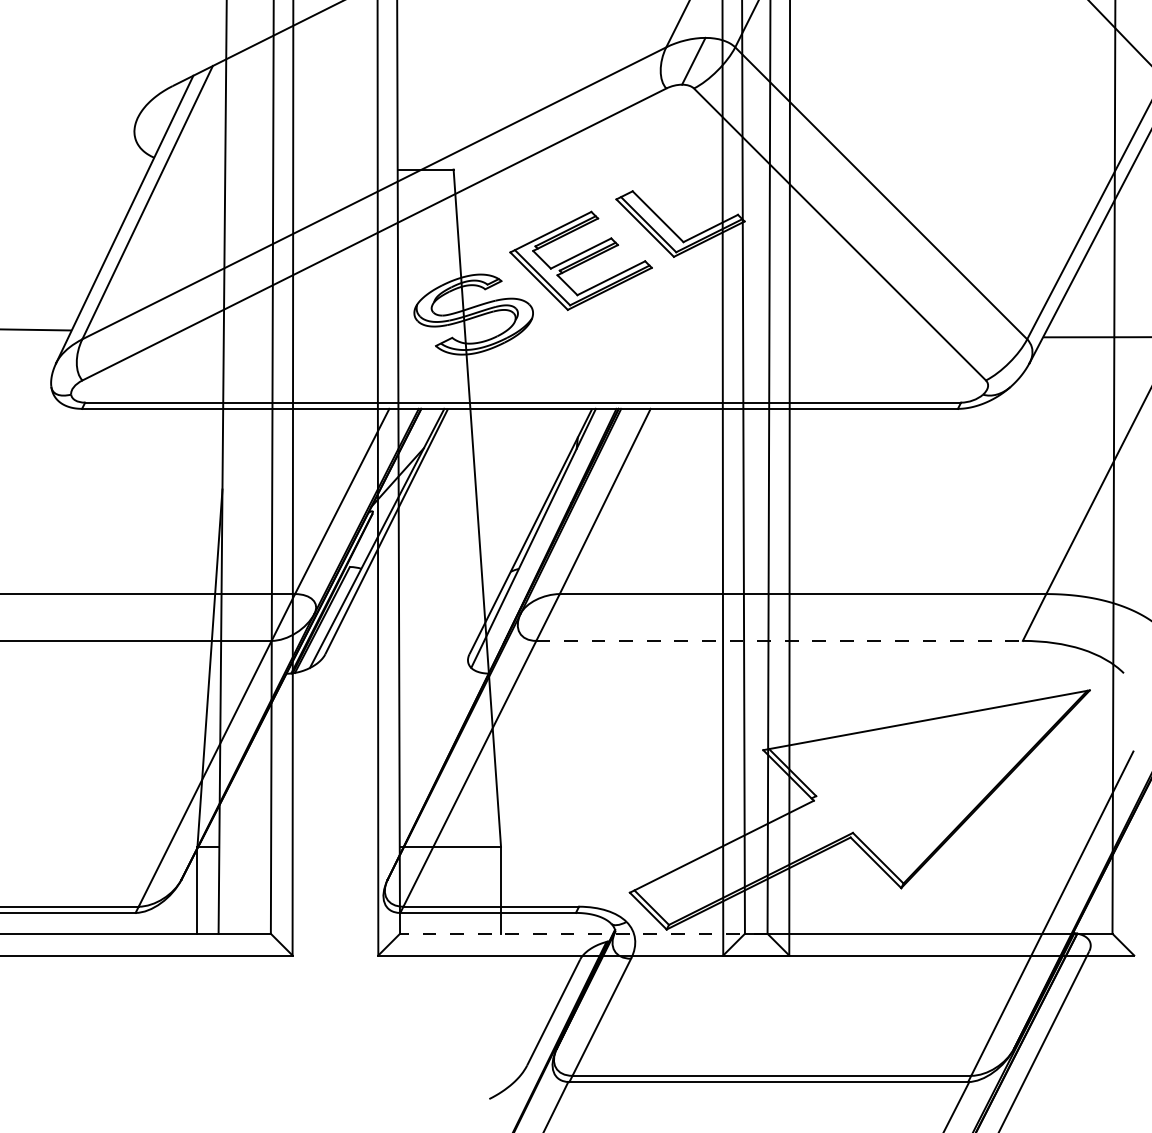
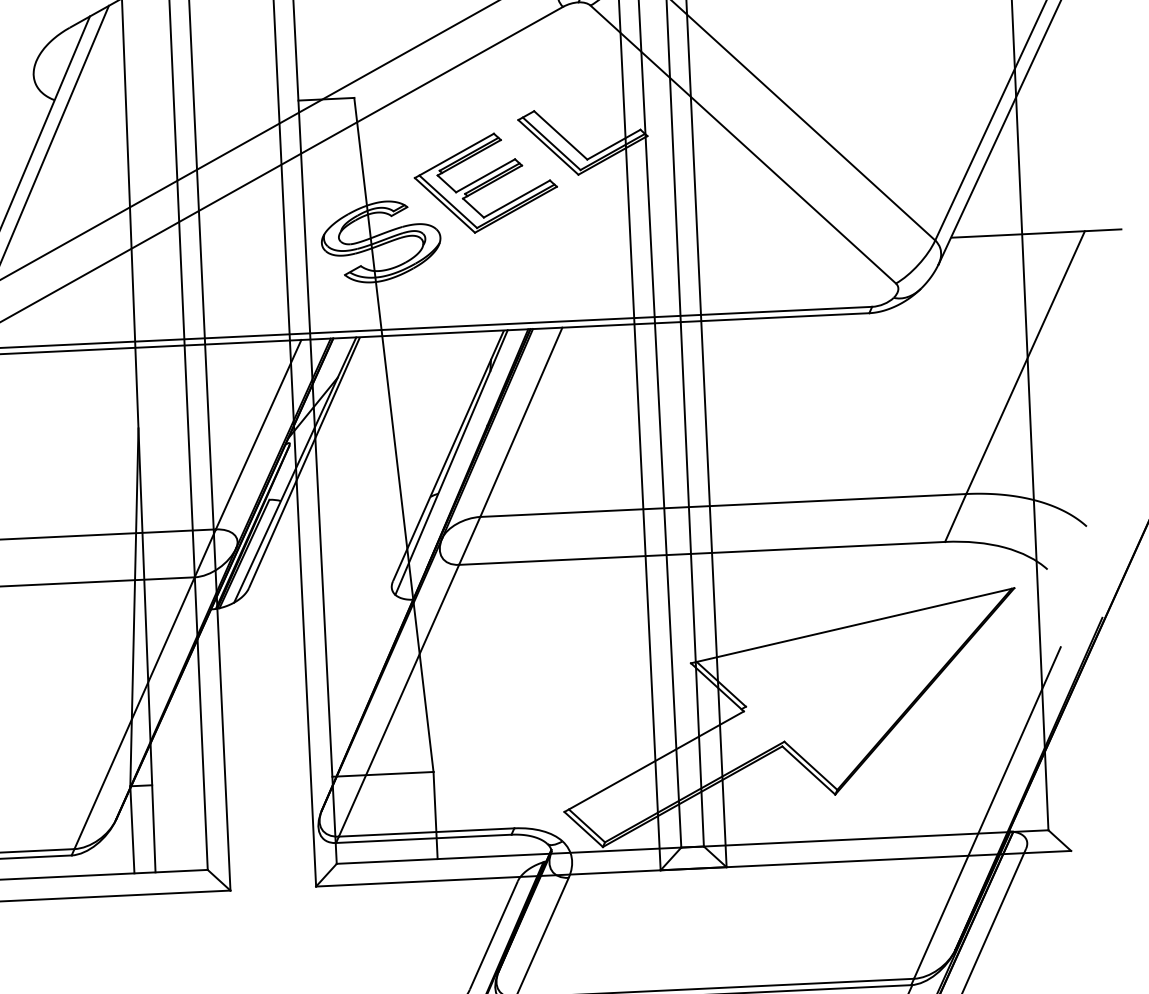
line: (780, 640) -> (702, 552), dashed -> solid
line: (583, 933) -> (520, 854), dashed -> solid

